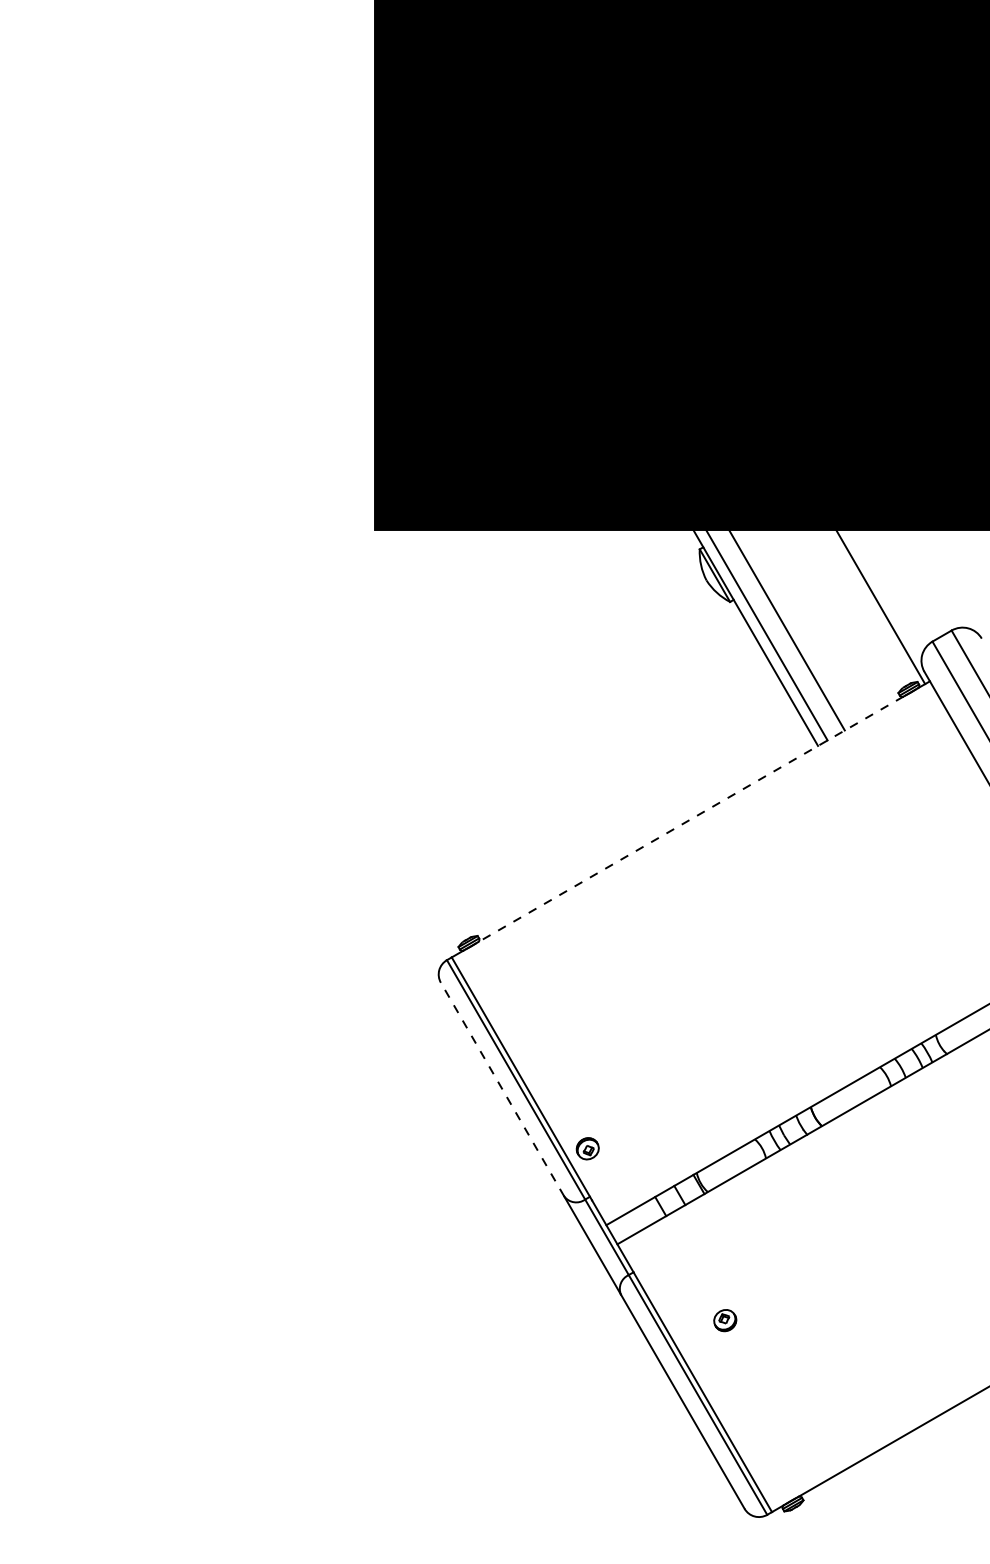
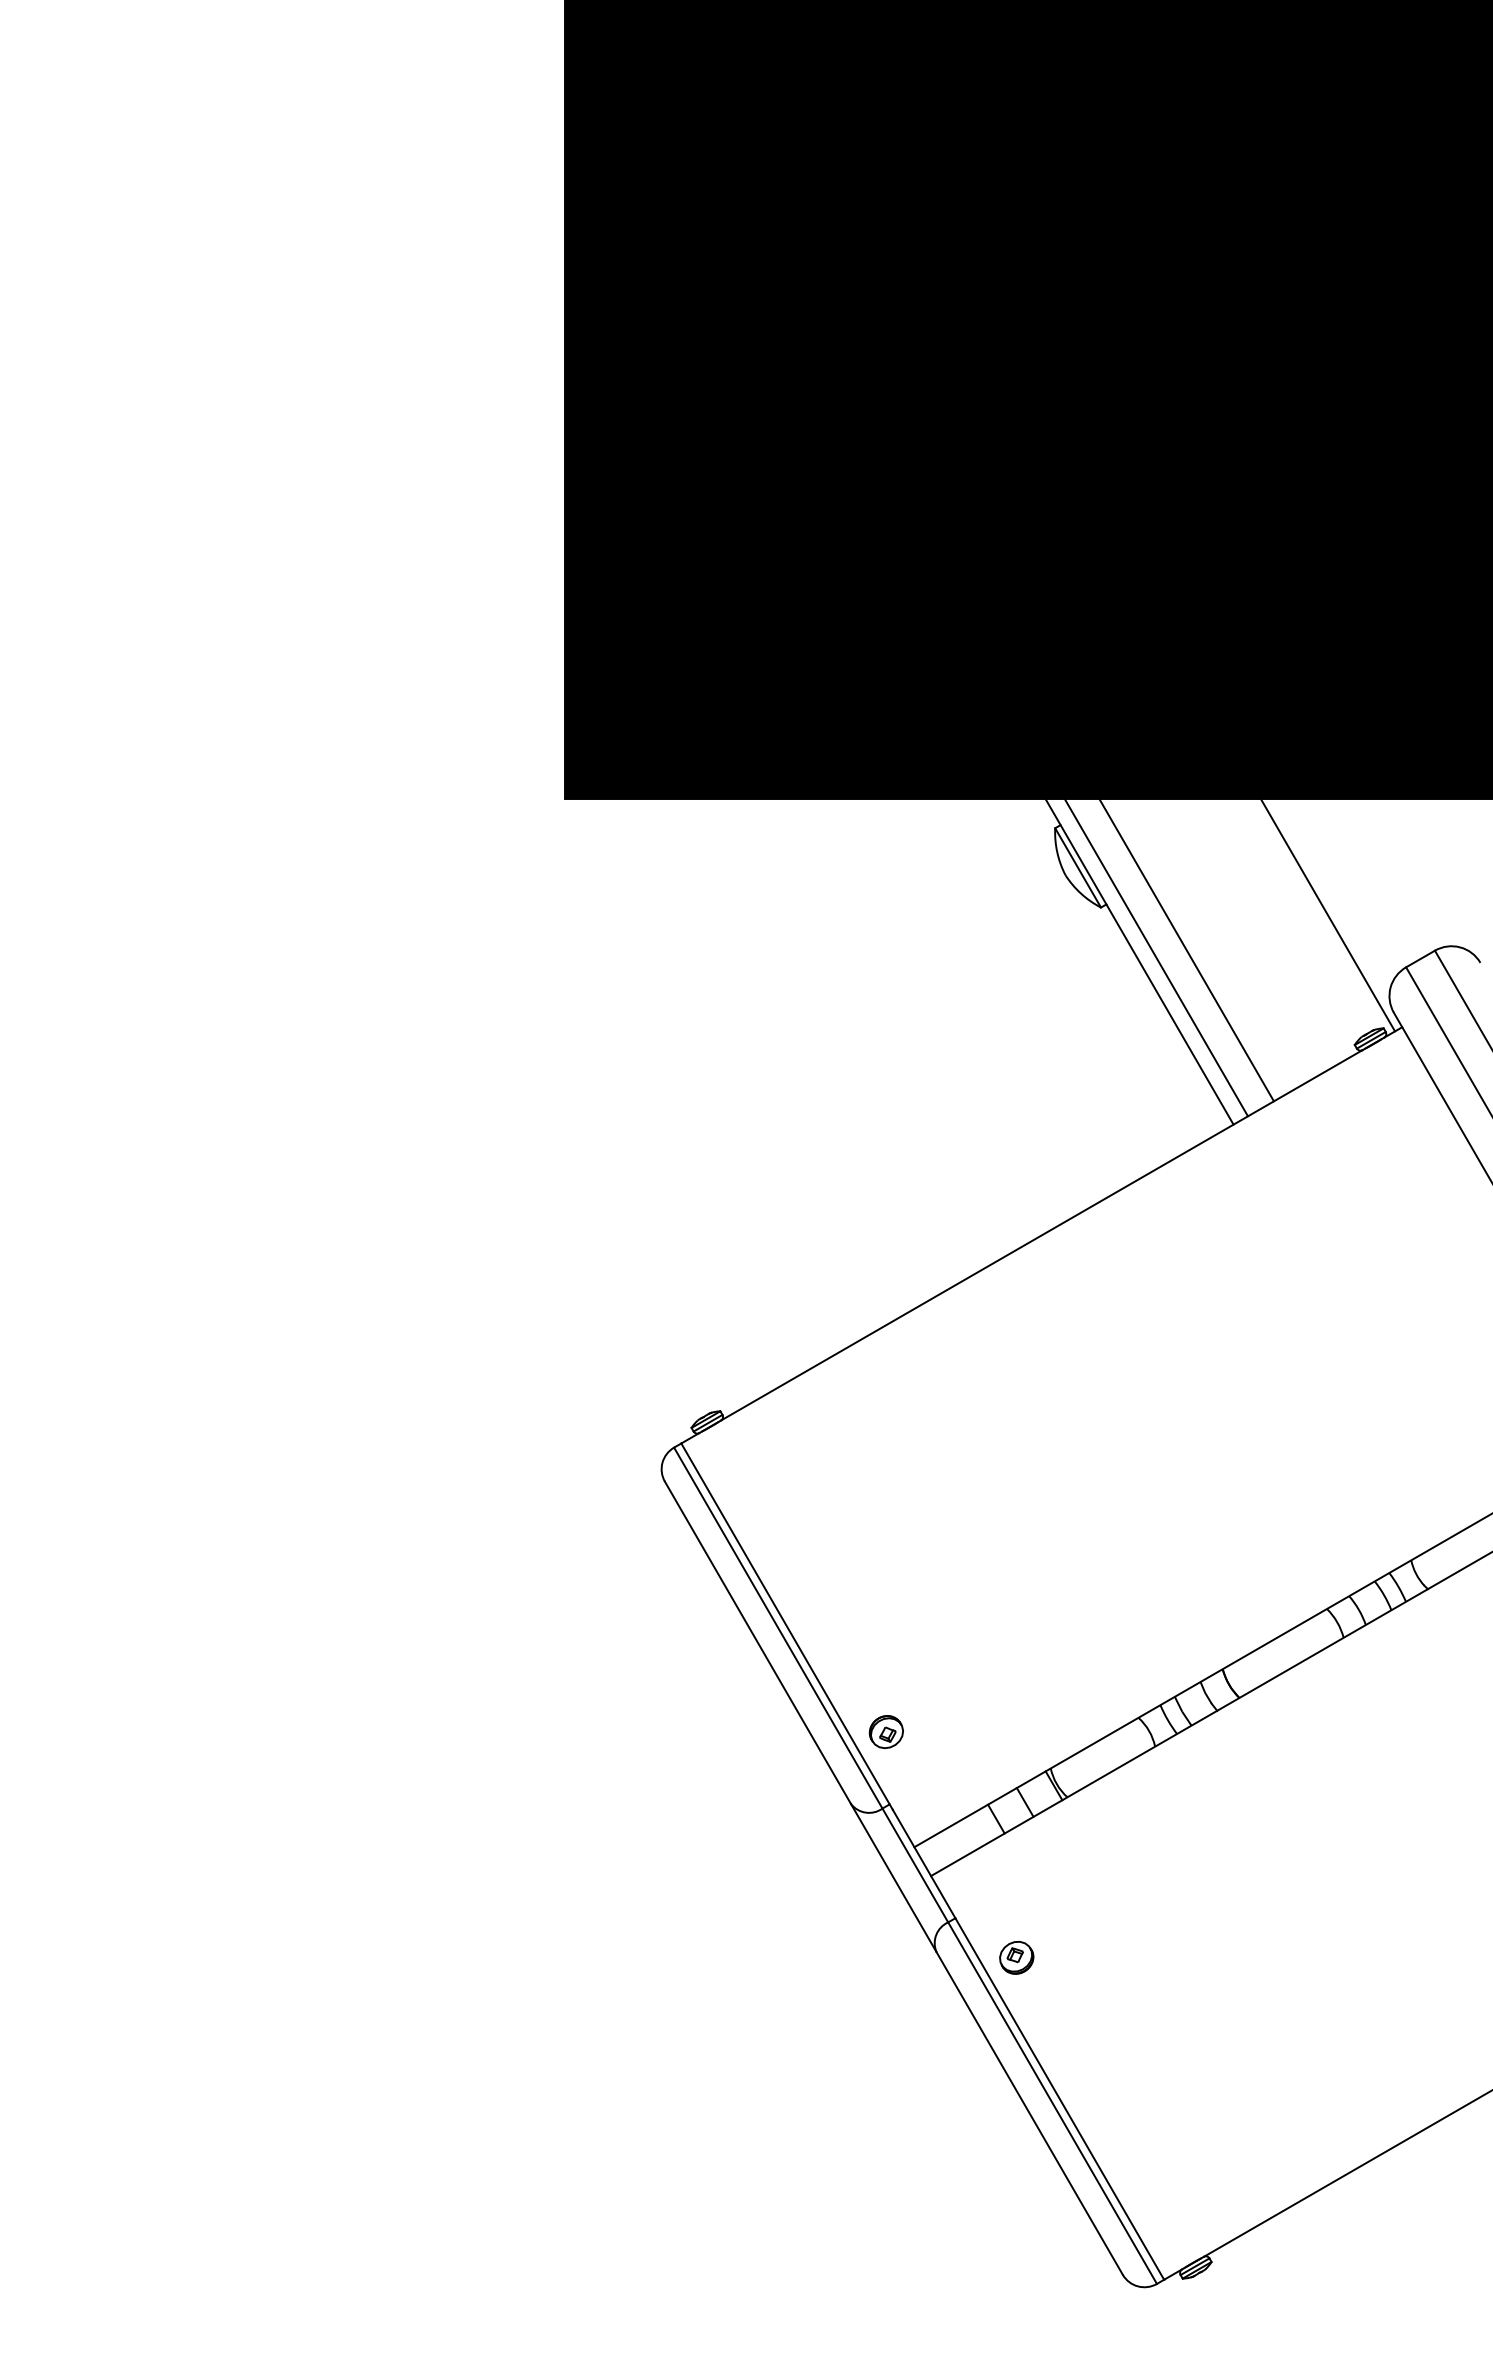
line: (690, 819) -> (1041, 1235), dashed -> solid
line: (502, 1089) -> (757, 1642), dashed -> solid
part: (725, 1320) -> (1017, 1957), moved

